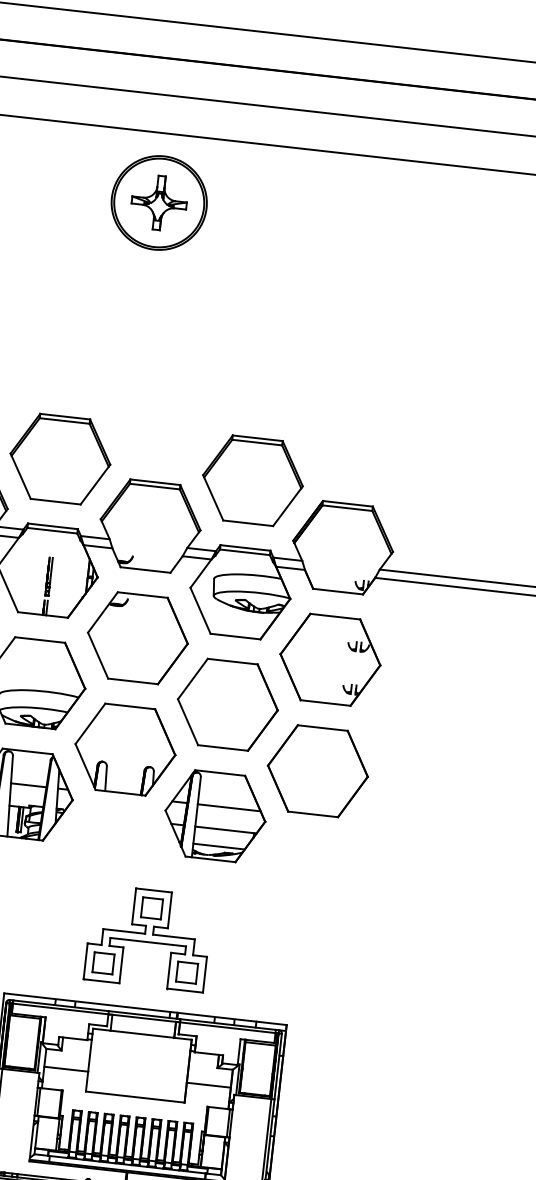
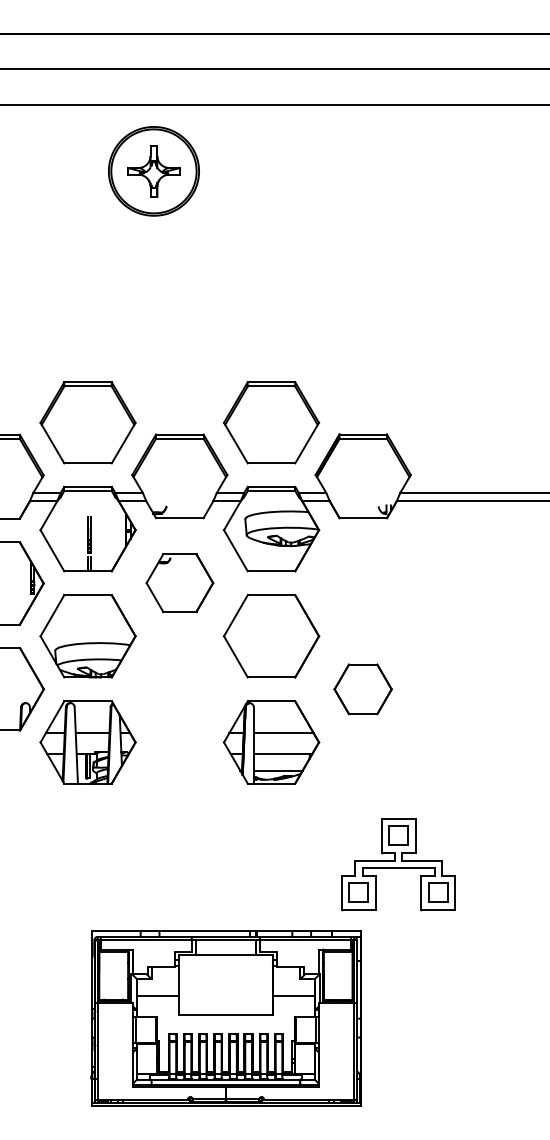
part: (137, 637) -> (179, 582), size x0.7
part: (329, 659) -> (362, 582), removed
part: (125, 749) -> (179, 689), removed
part: (317, 771) -> (362, 689), size x0.6
part: (148, 938) -> (398, 864), moved

